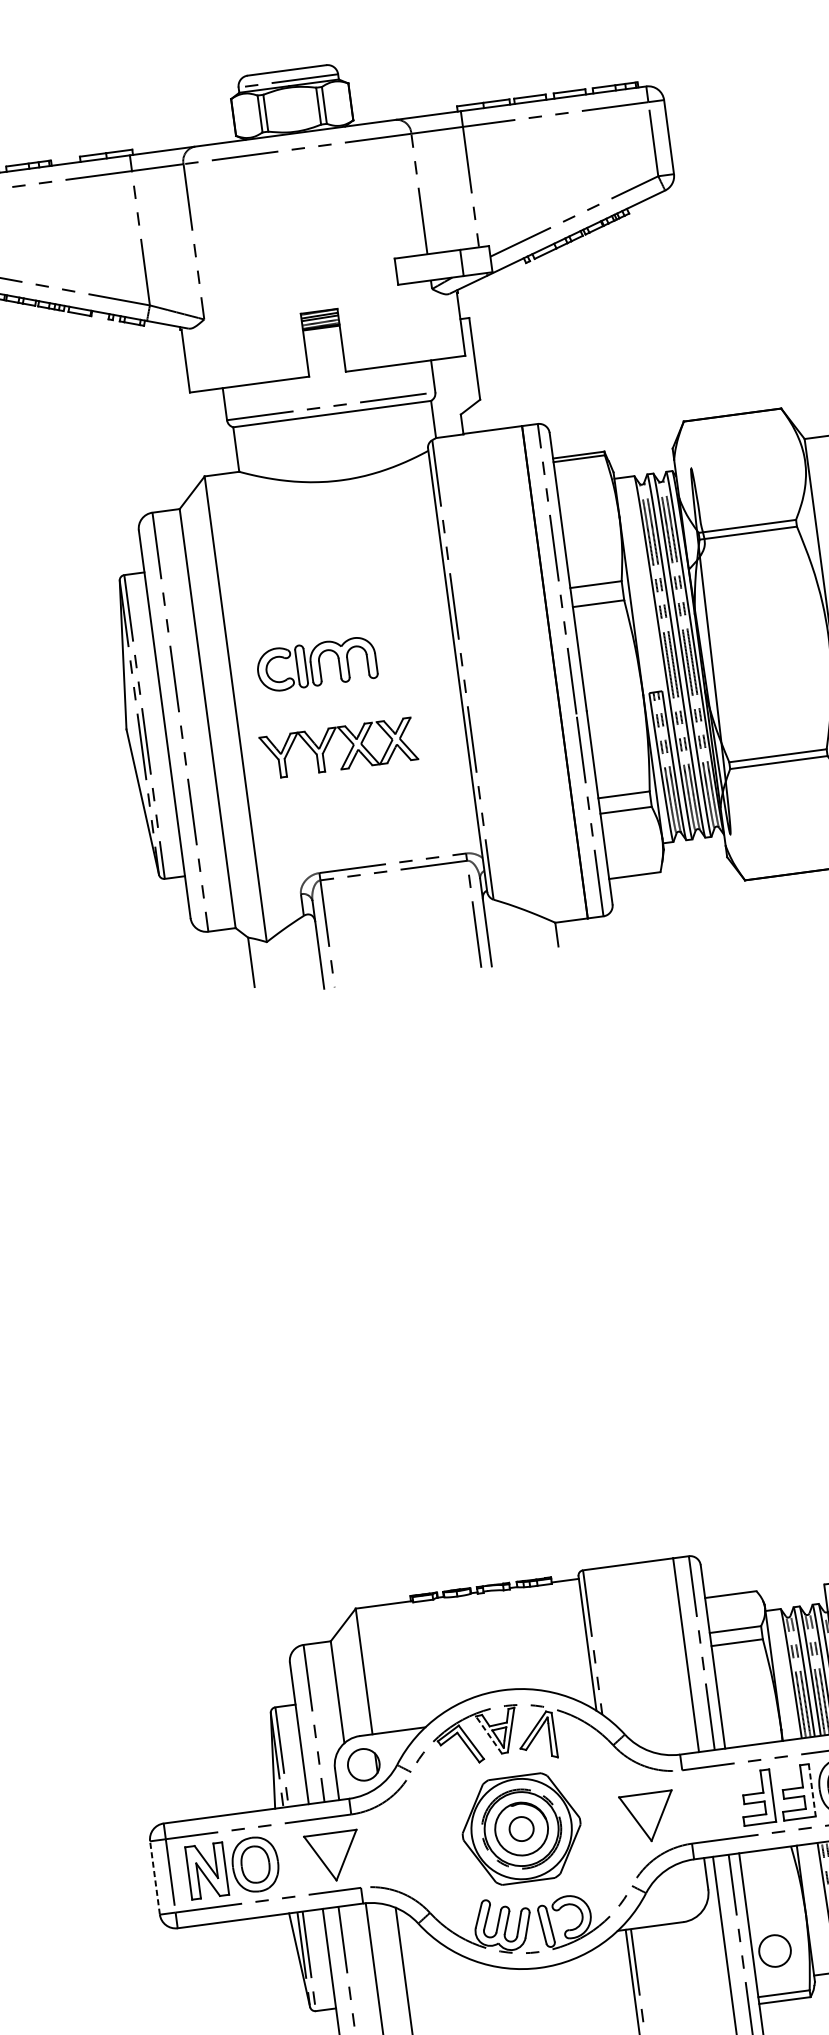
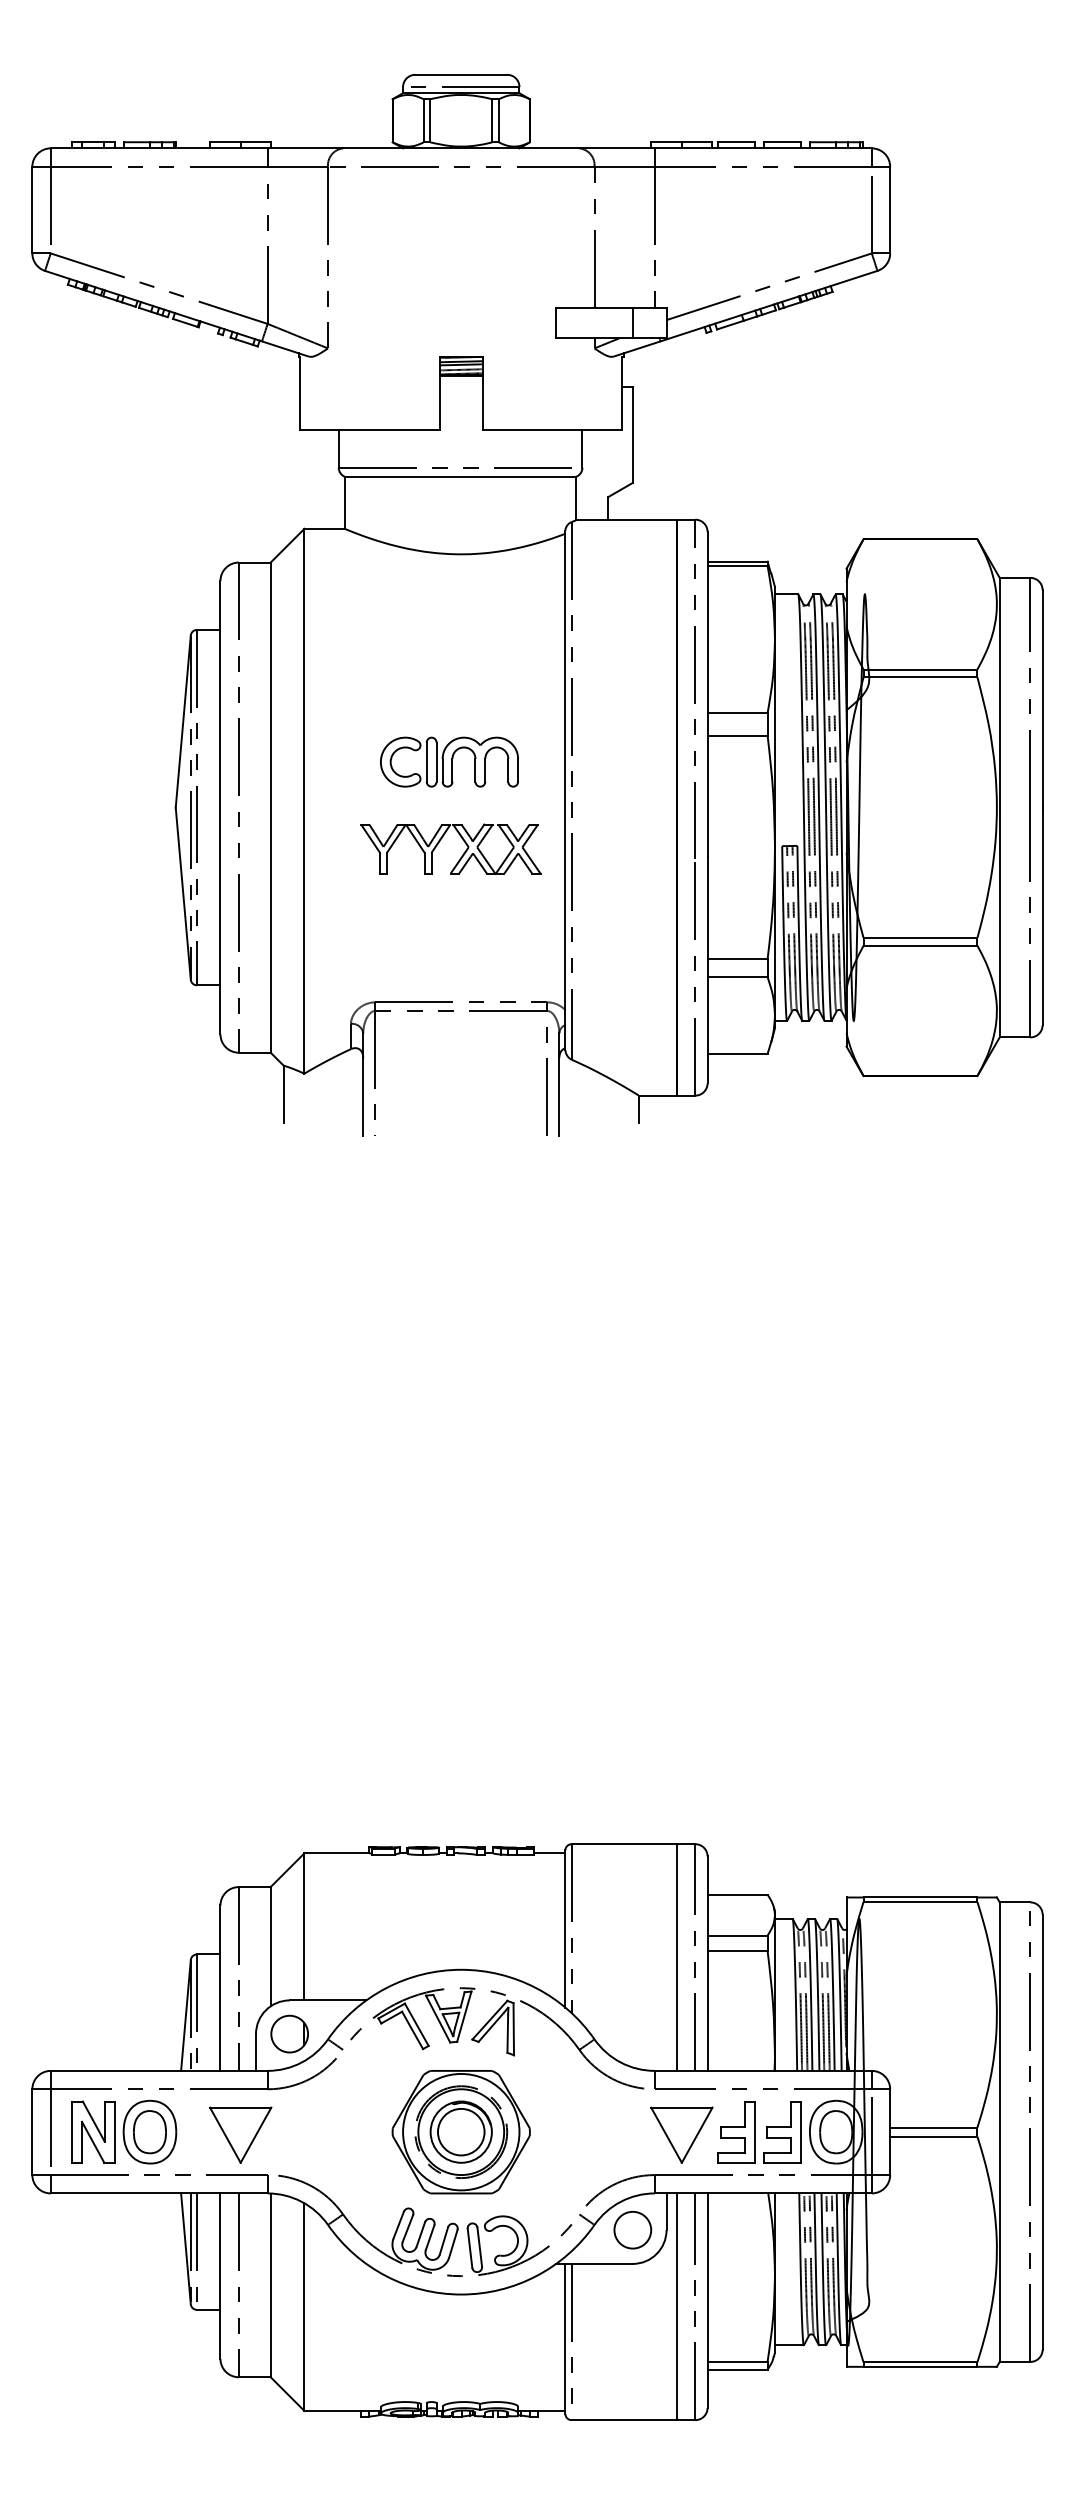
part: (316, 663) -> (449, 761), moved
part: (329, 743) -> (440, 841), moved
line: (488, 1734) -> (437, 2018), dashed -> solid
line: (812, 1790) -> (801, 2132), dashed -> solid
part: (648, 1816) -> (681, 2134), moved
circle: (520, 1828) -> (460, 2131), size x1.67
line: (155, 1878) -> (32, 2132), dashed -> solid
circle: (774, 1950) -> (632, 2229), moved

